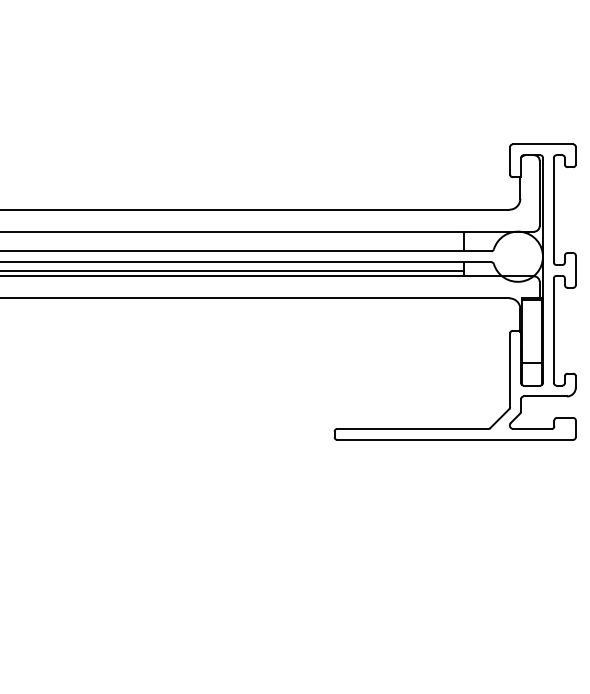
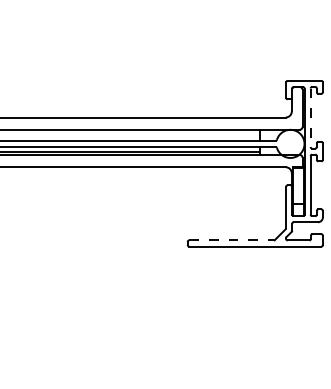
line: (553, 211) -> (310, 118), solid -> dashed
line: (414, 429) -> (232, 240), solid -> dashed

